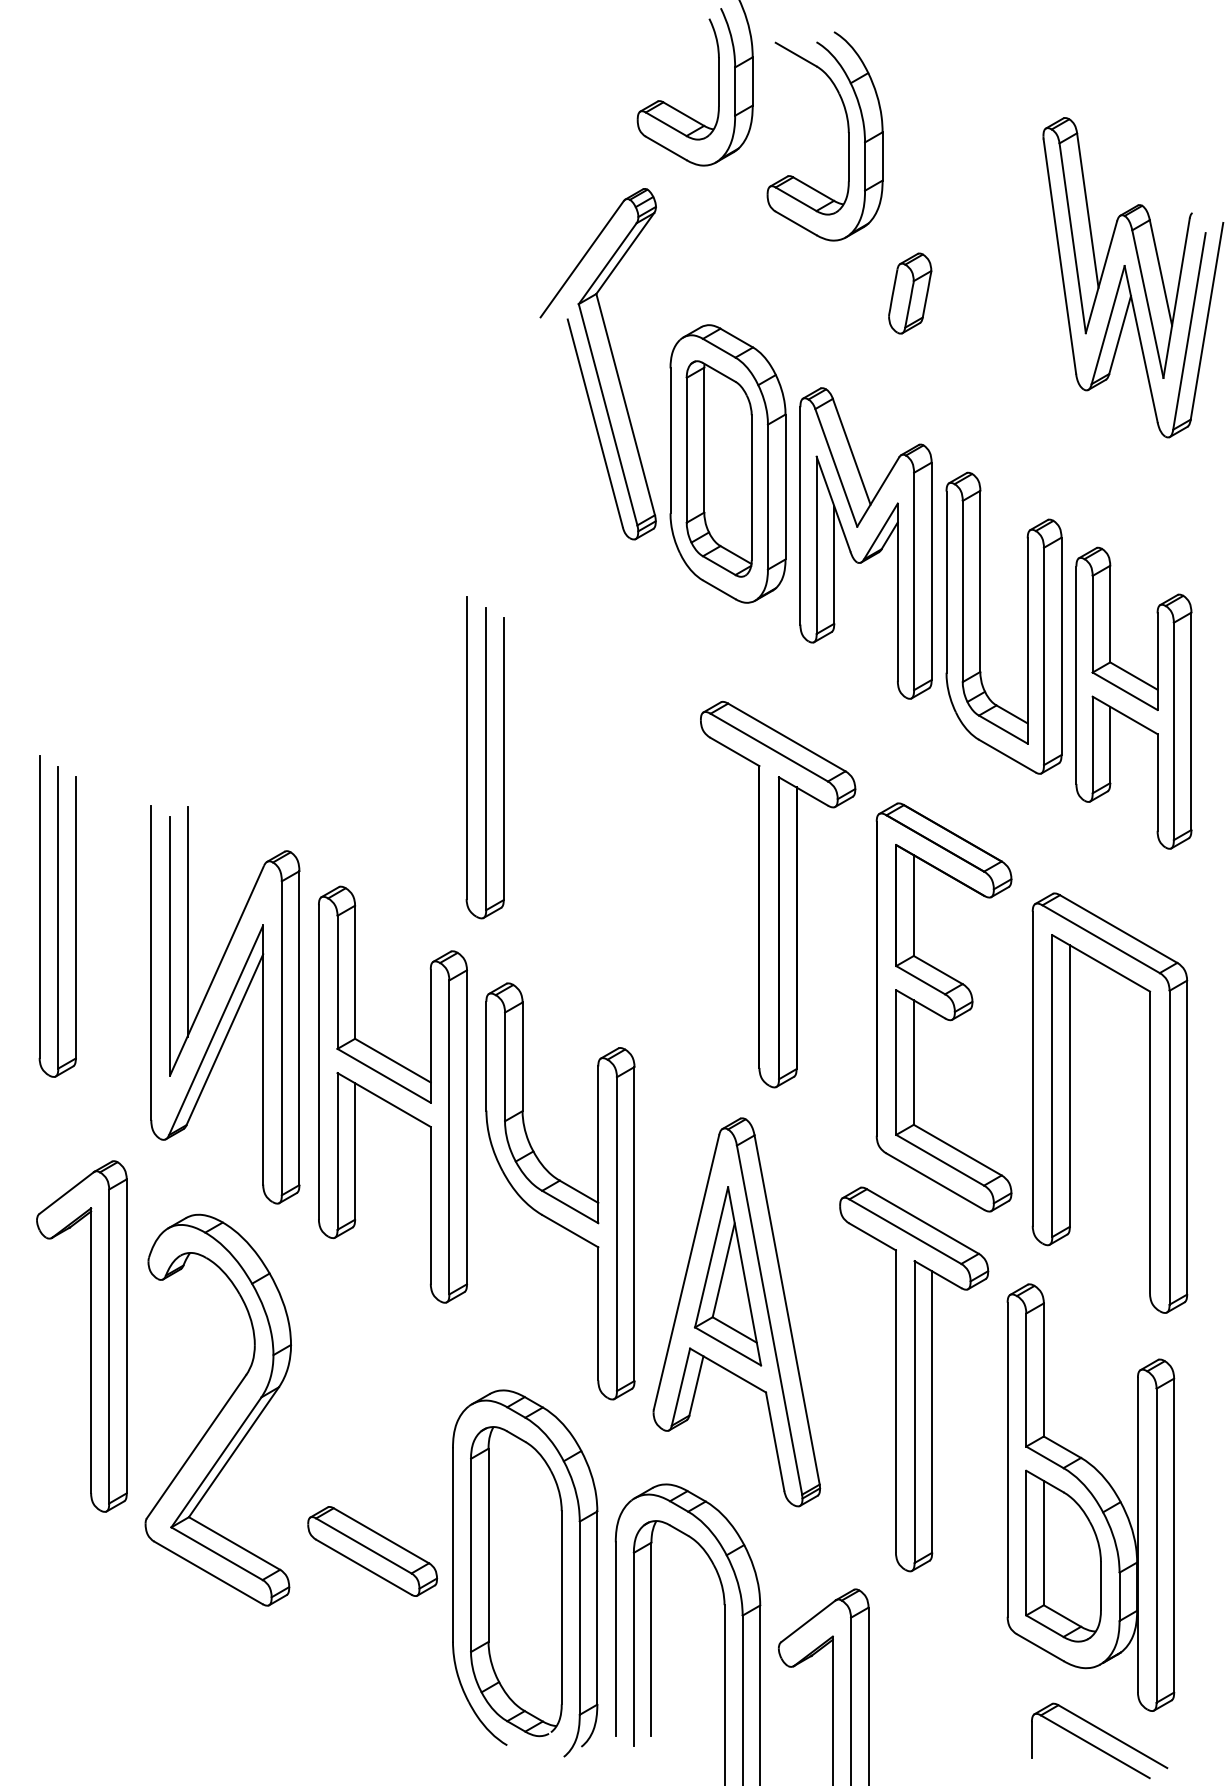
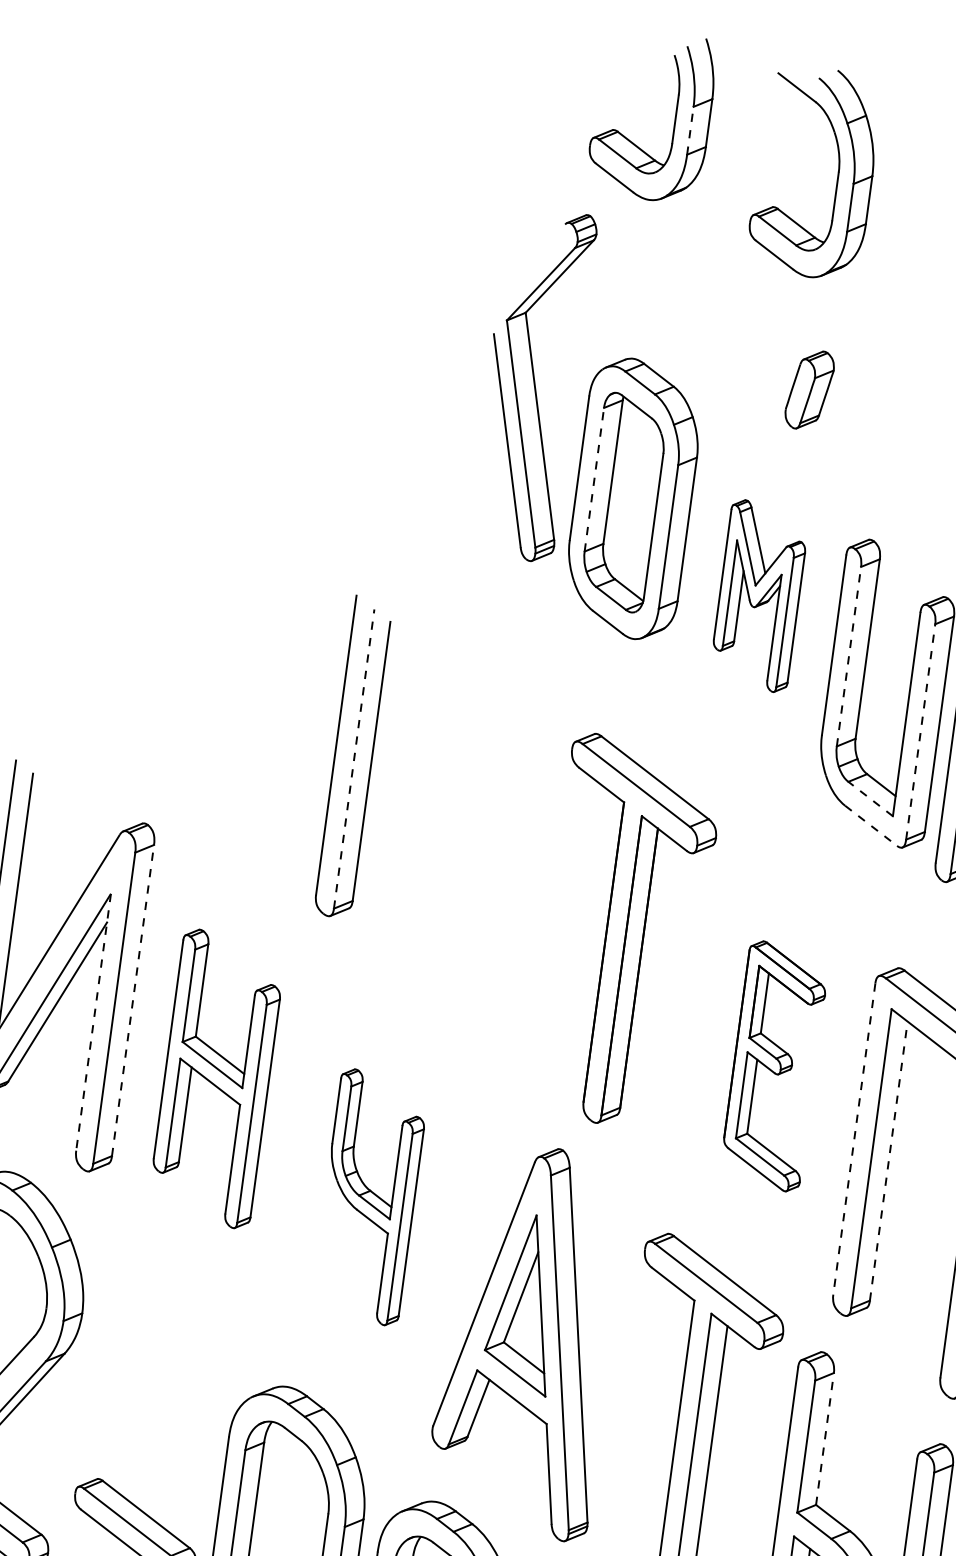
line: (735, 91) -> (690, 130), solid -> dashed
part: (847, 132) -> (837, 171), moved
line: (581, 259) -> (515, 276), removed
part: (910, 293) -> (810, 390), moved
line: (686, 449) -> (594, 478), solid -> dashed
part: (865, 543) -> (758, 596), size x0.6
line: (962, 591) -> (848, 656), solid -> dashed
line: (1043, 656) -> (920, 731), solid -> dashed
line: (1002, 729) -> (869, 798), solid -> dashed
line: (1007, 756) -> (871, 826), solid -> dashed
line: (486, 759) -> (354, 759), solid -> dashed
line: (187, 921) -> (36, 879), removed
part: (943, 1007) -> (774, 1066), size x0.6
line: (299, 1028) -> (133, 1000), solid -> dashed
line: (263, 1055) -> (93, 1022), solid -> dashed
line: (1032, 1069) -> (854, 1139), solid -> dashed
line: (1069, 1086) -> (888, 1161), solid -> dashed
part: (392, 1094) -> (216, 1078), size x0.7
part: (560, 1191) -> (369, 1197), size x0.6
line: (1043, 1369) -> (824, 1438), solid -> dashed

